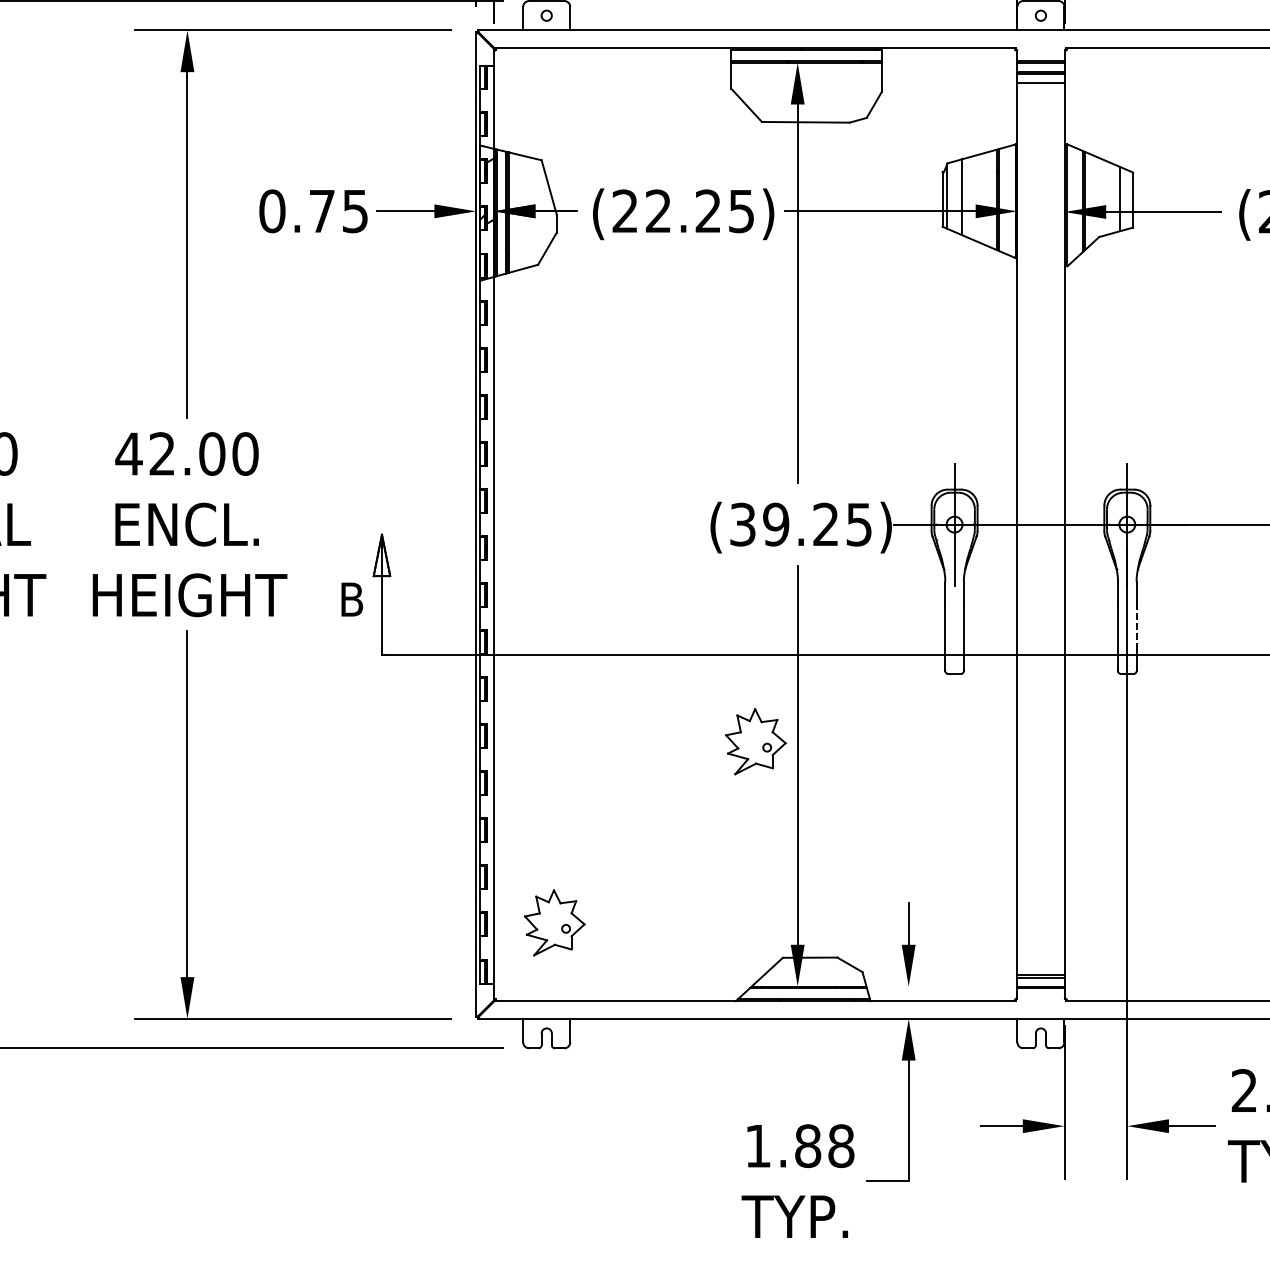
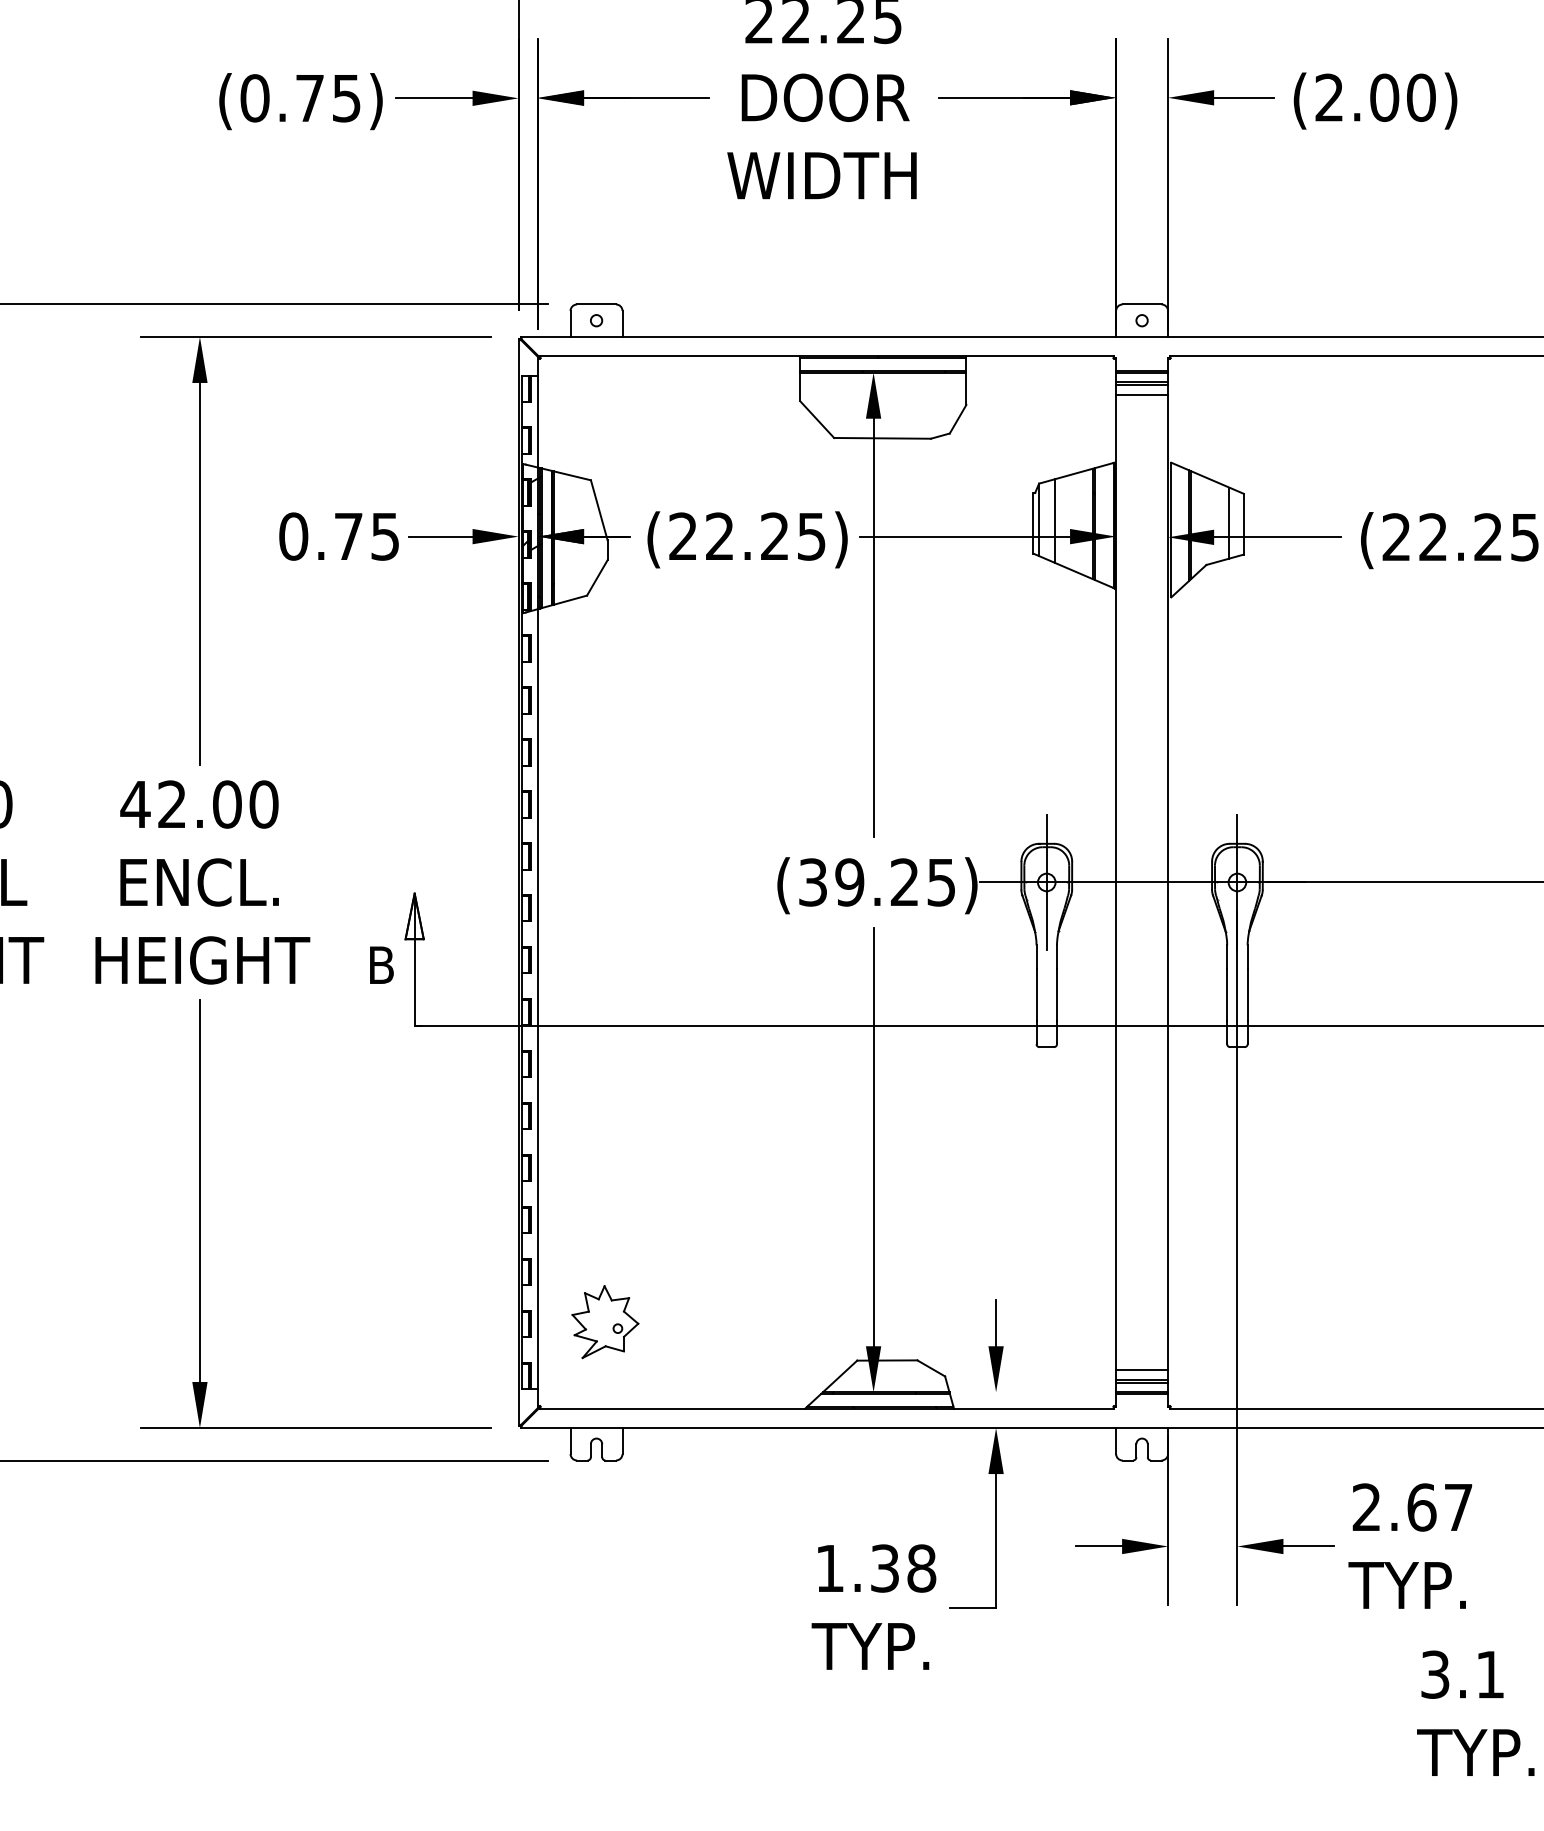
line: (1136, 626) -> (1247, 994), dashed -> solid
part: (755, 742) -> (827, 1122), removed
line: (1041, 966) -> (1142, 1370), added
text: (807, 1146) -> (884, 1568), 1.88 -> 1.38

